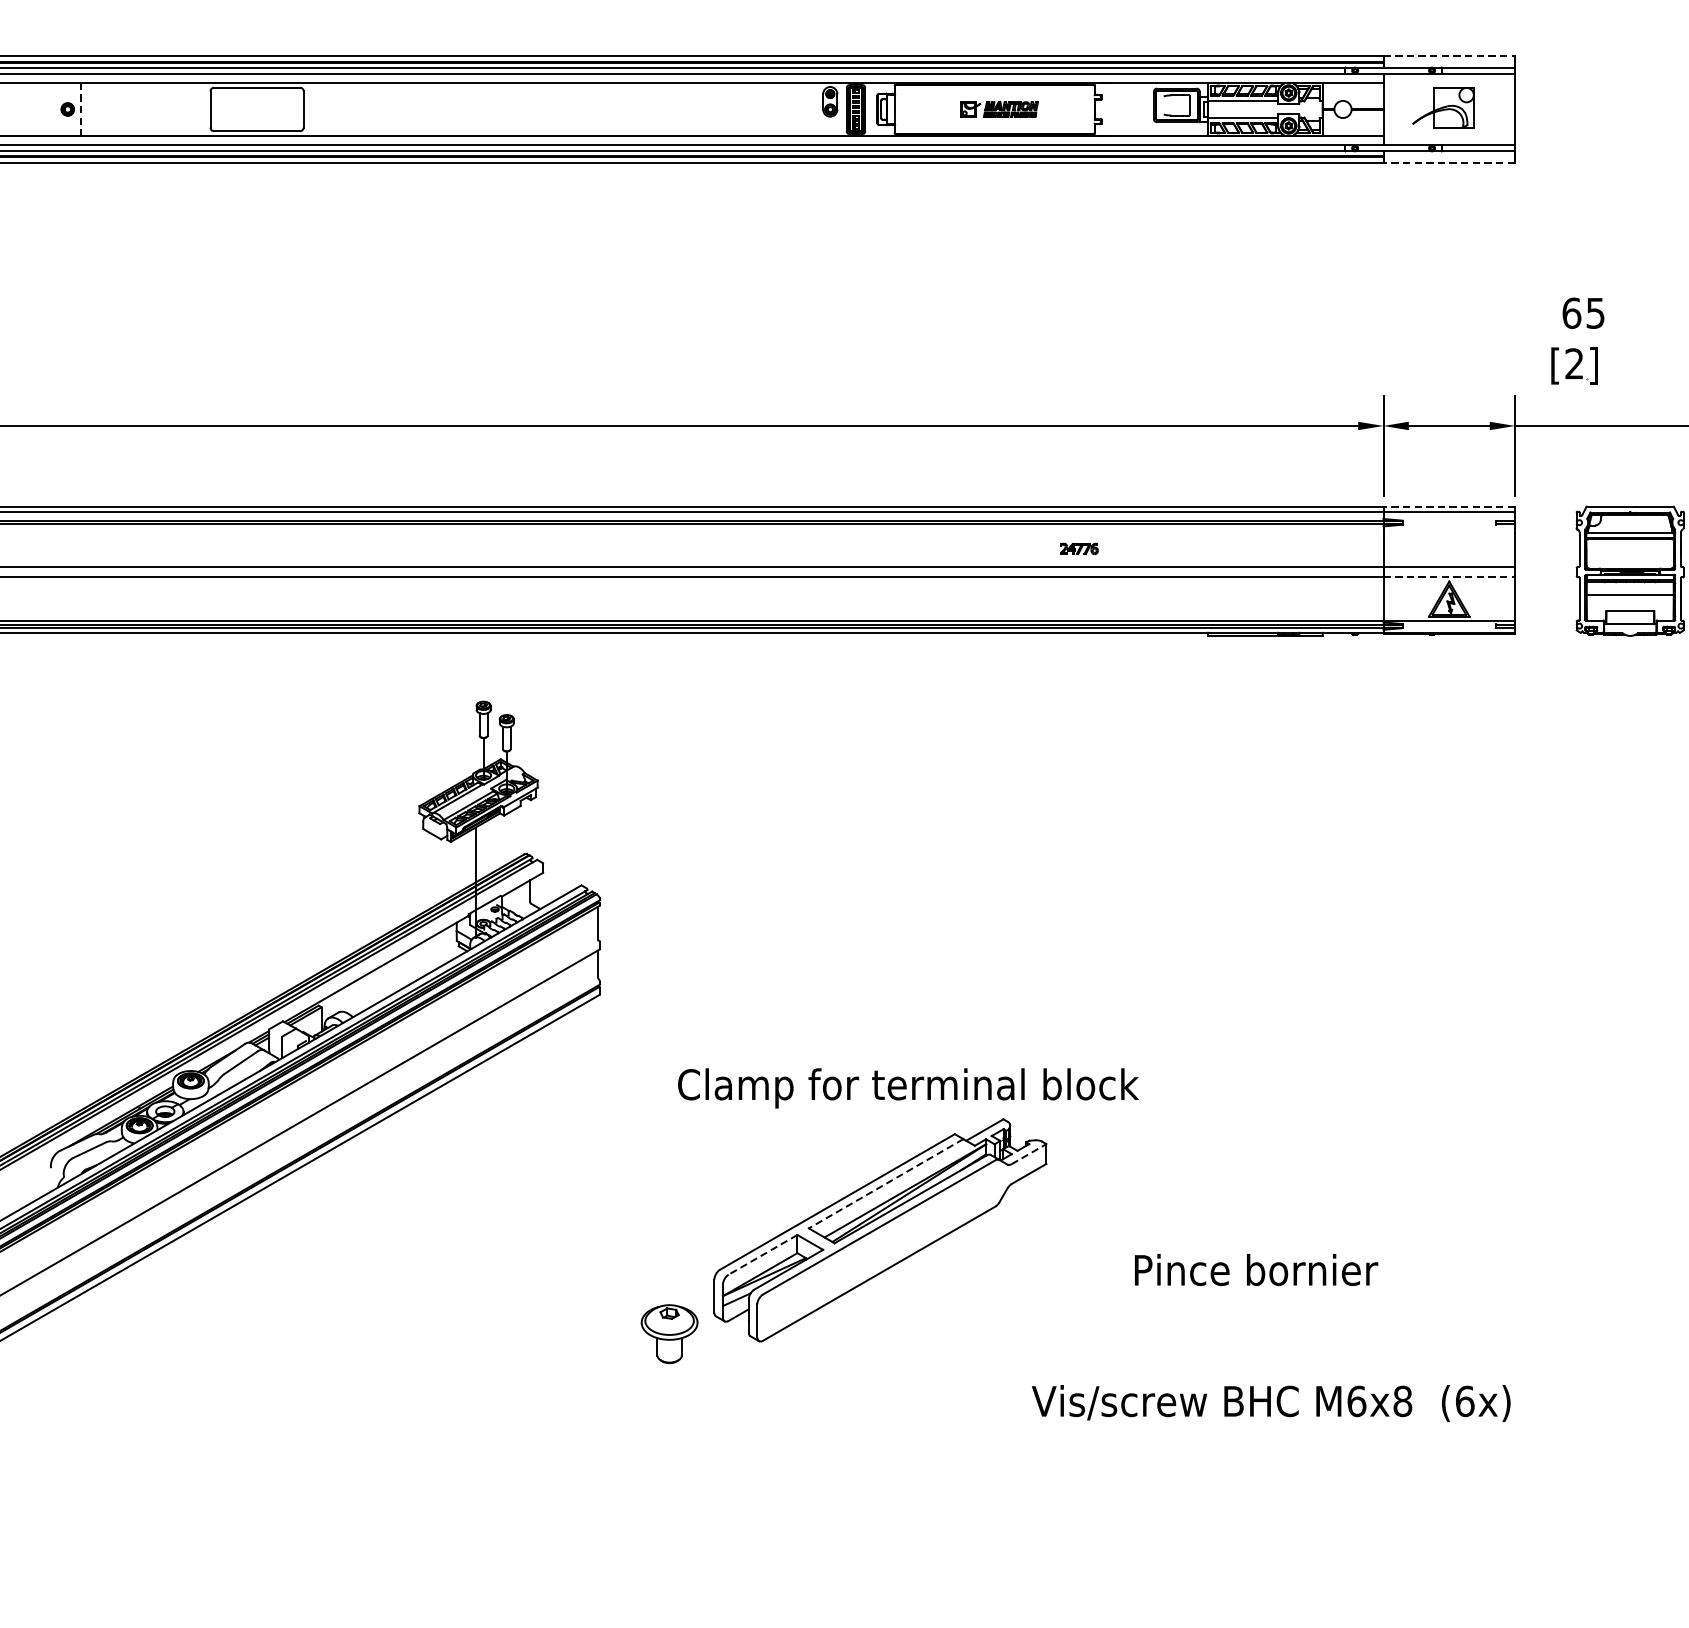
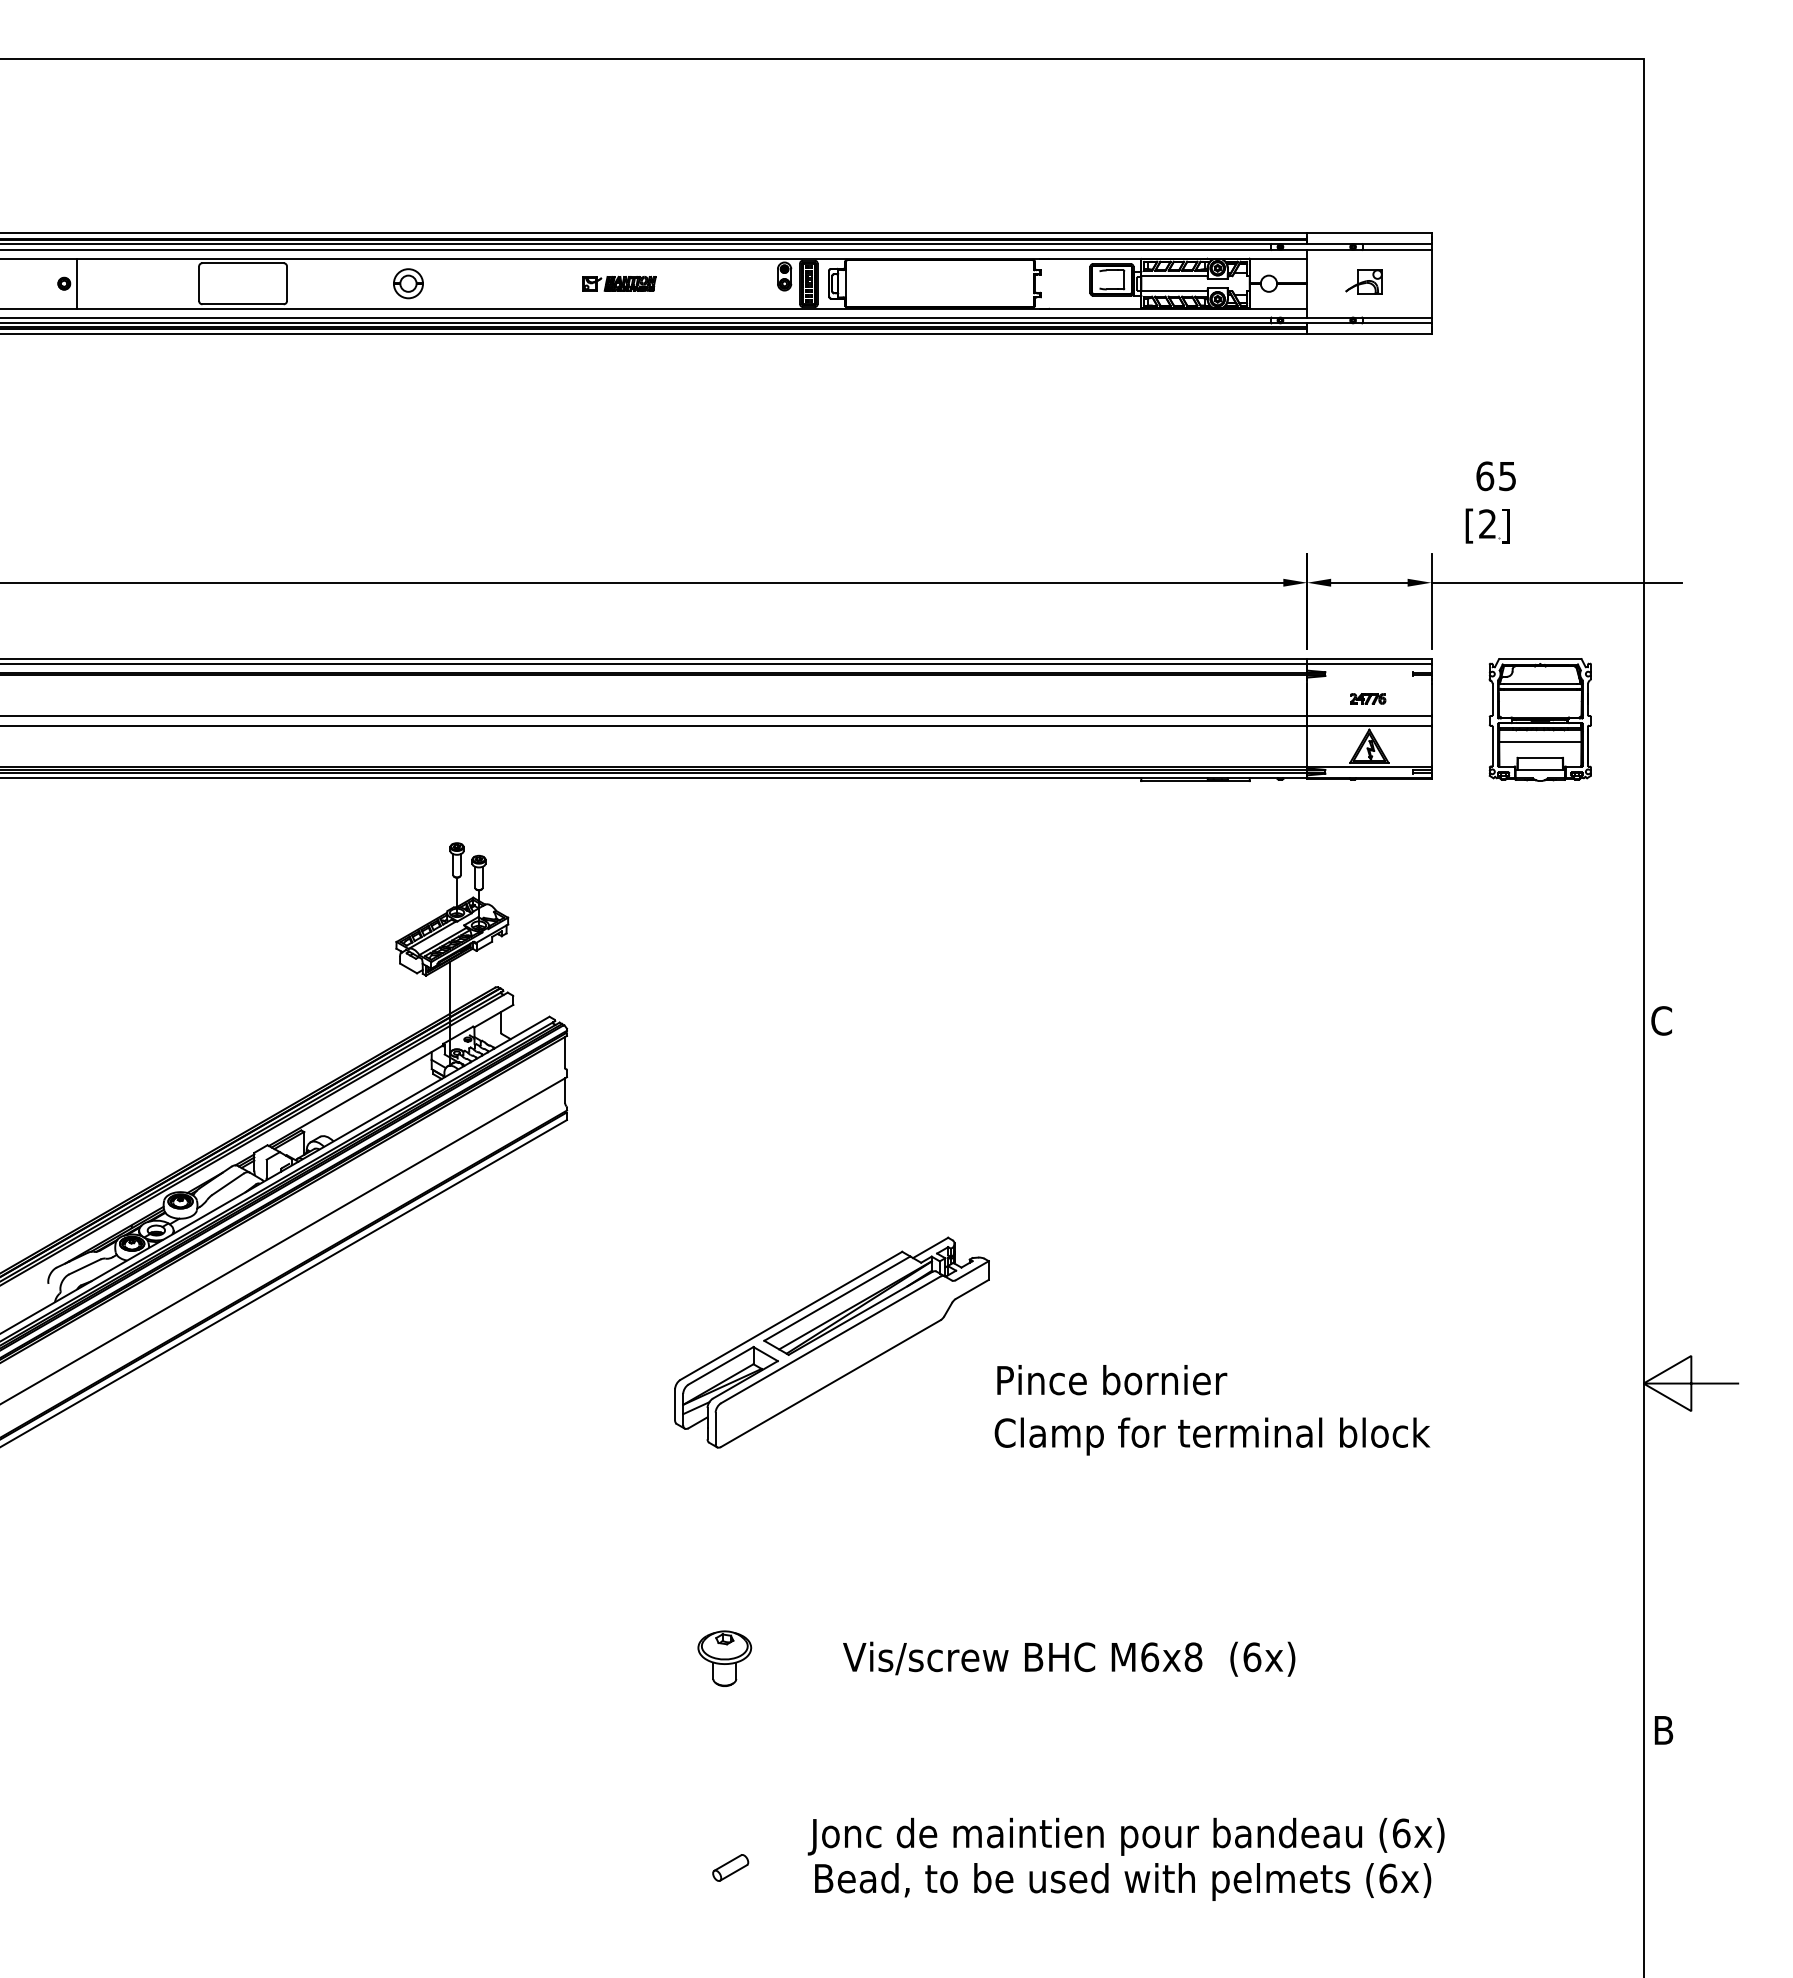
line: (1449, 56) -> (1369, 233), dashed -> solid
part: (1443, 107) -> (1363, 281), size x0.62
part: (432, 109) -> (408, 283), added
part: (999, 109) -> (619, 283), moved
line: (80, 110) -> (76, 284), dashed -> solid
line: (1448, 163) -> (1368, 334), dashed -> solid
line: (1448, 506) -> (1368, 658), dashed -> solid
part: (1079, 548) -> (1368, 698), moved
line: (1449, 577) -> (1369, 725), dashed -> solid
text: (908, 1088) -> (1212, 1436), moved
line: (1029, 1153) -> (972, 1270), dashed -> solid
line: (885, 1183) -> (836, 1298), dashed -> solid
line: (762, 1255) -> (720, 1366), dashed -> solid
text: (1256, 1270) -> (1112, 1380), moved
part: (669, 1333) -> (724, 1658), moved
text: (1271, 1402) -> (1069, 1658), moved

